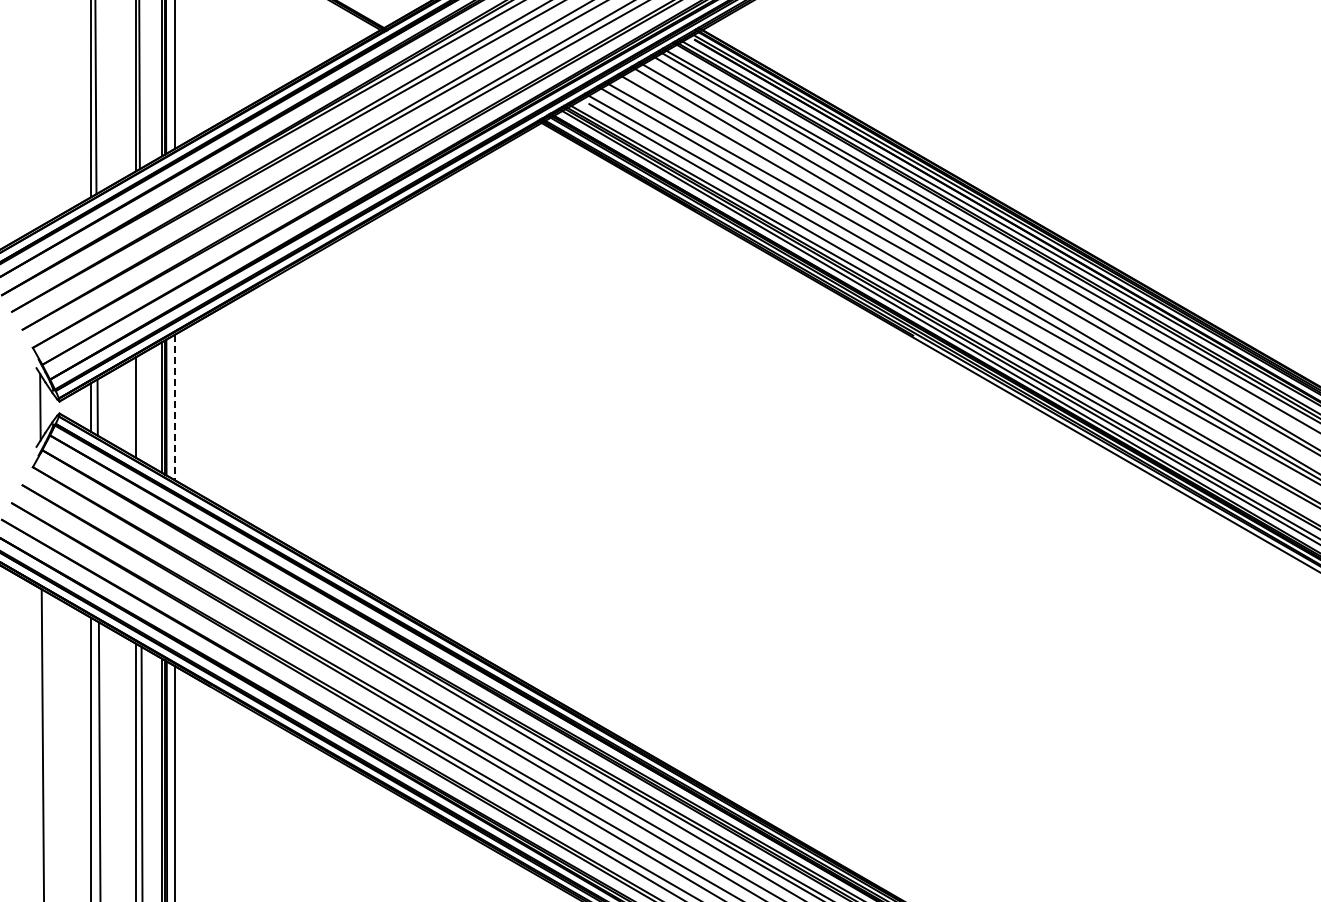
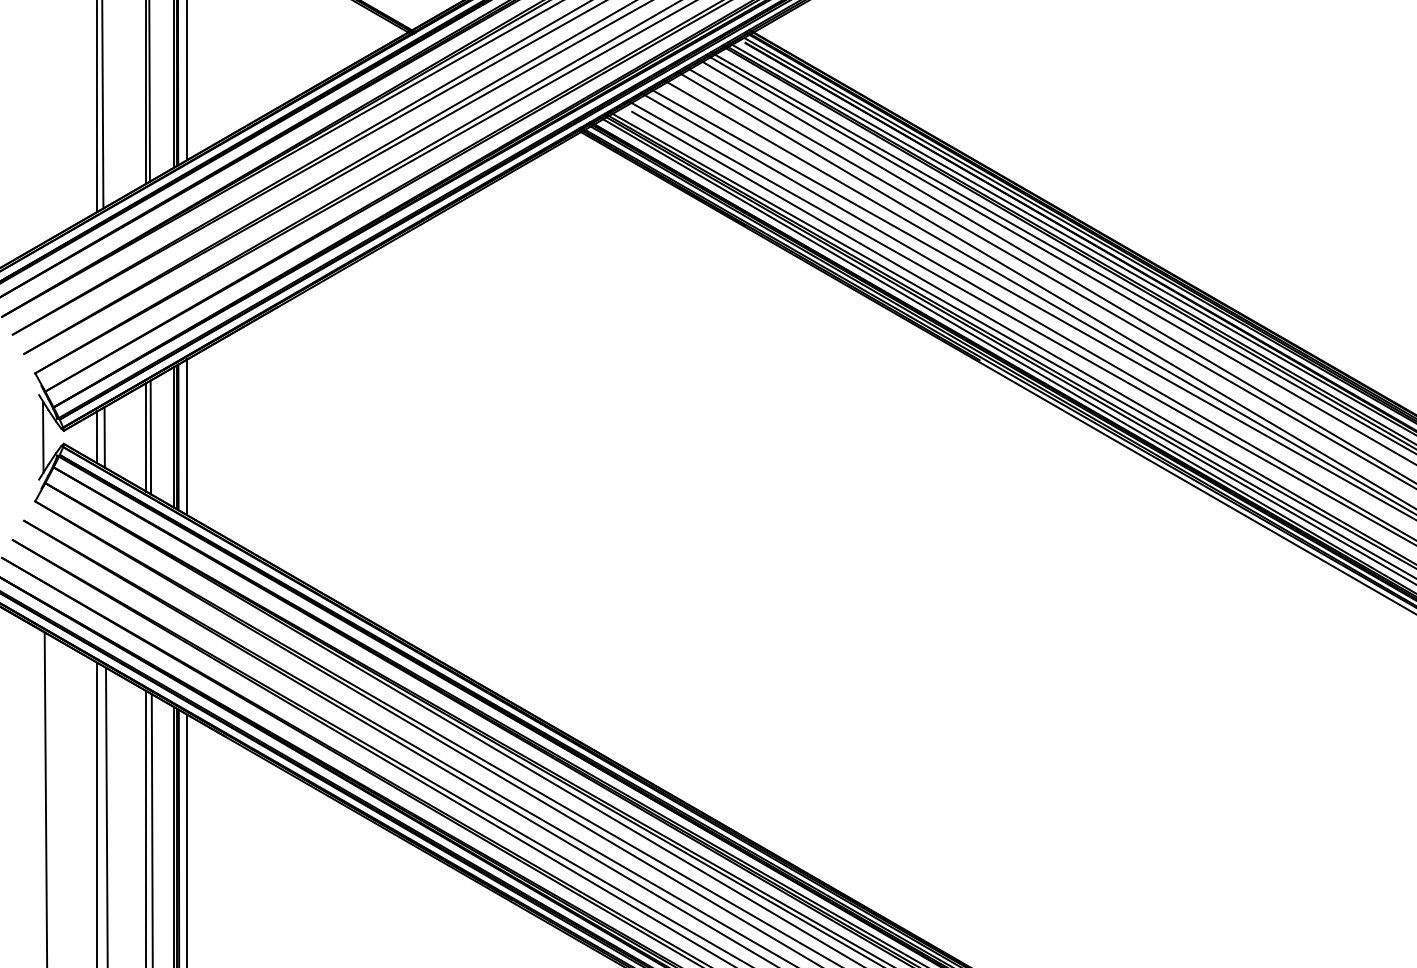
line: (140, 407) -> (150, 437), added
line: (174, 407) -> (187, 437), dashed -> solid

